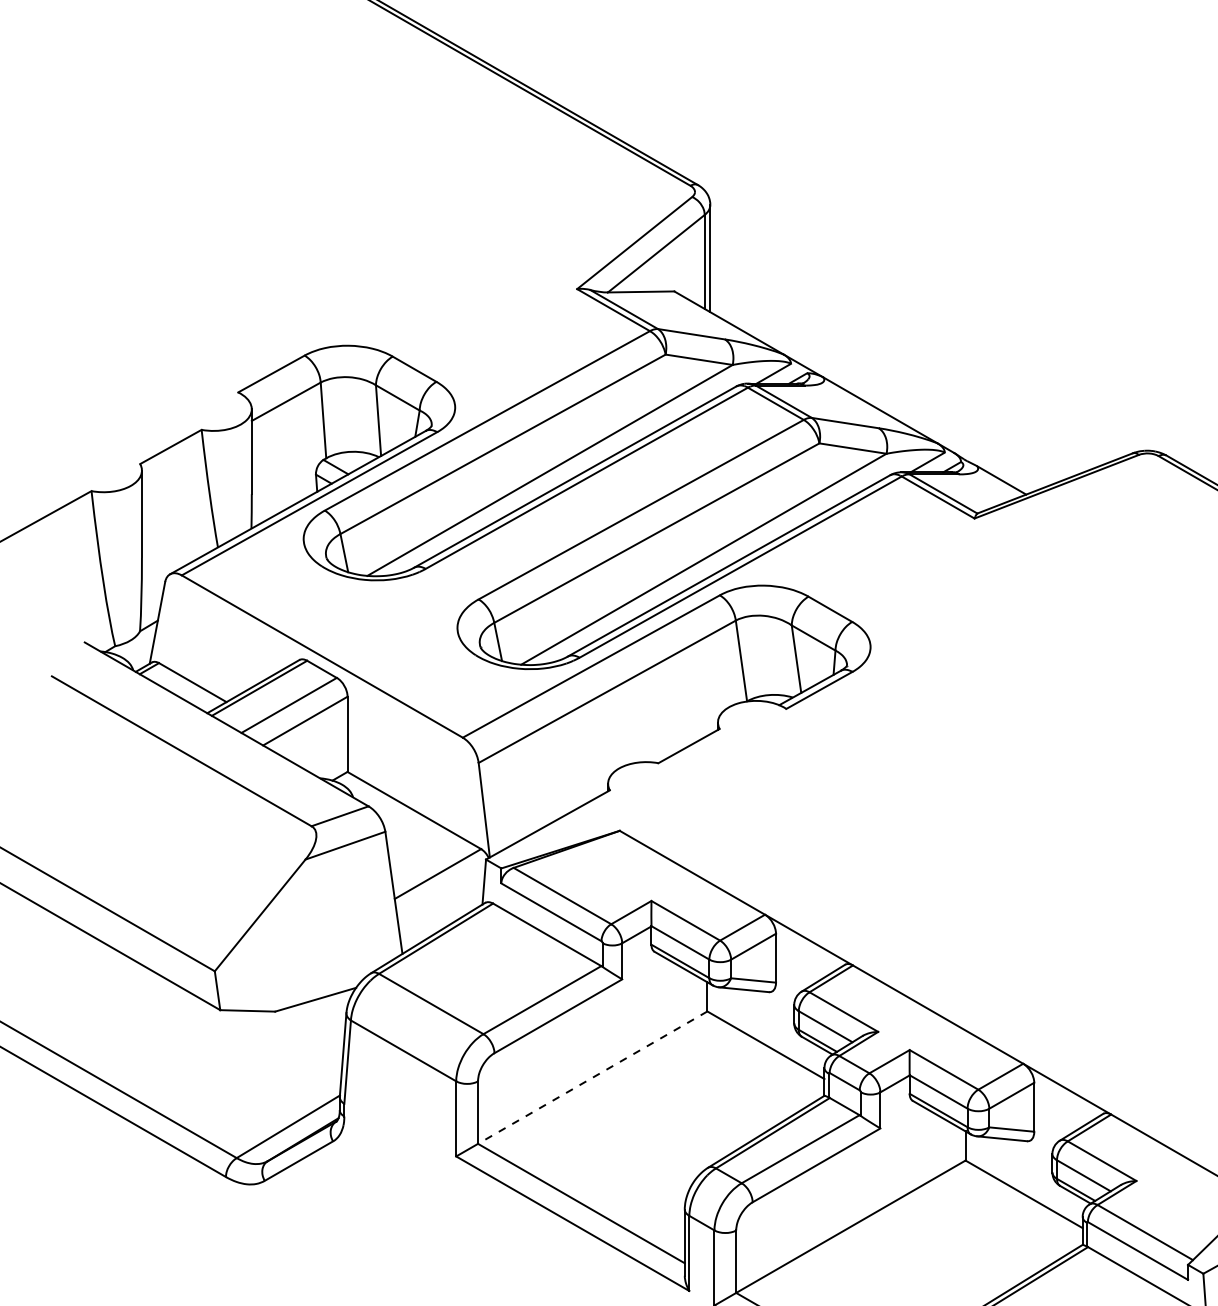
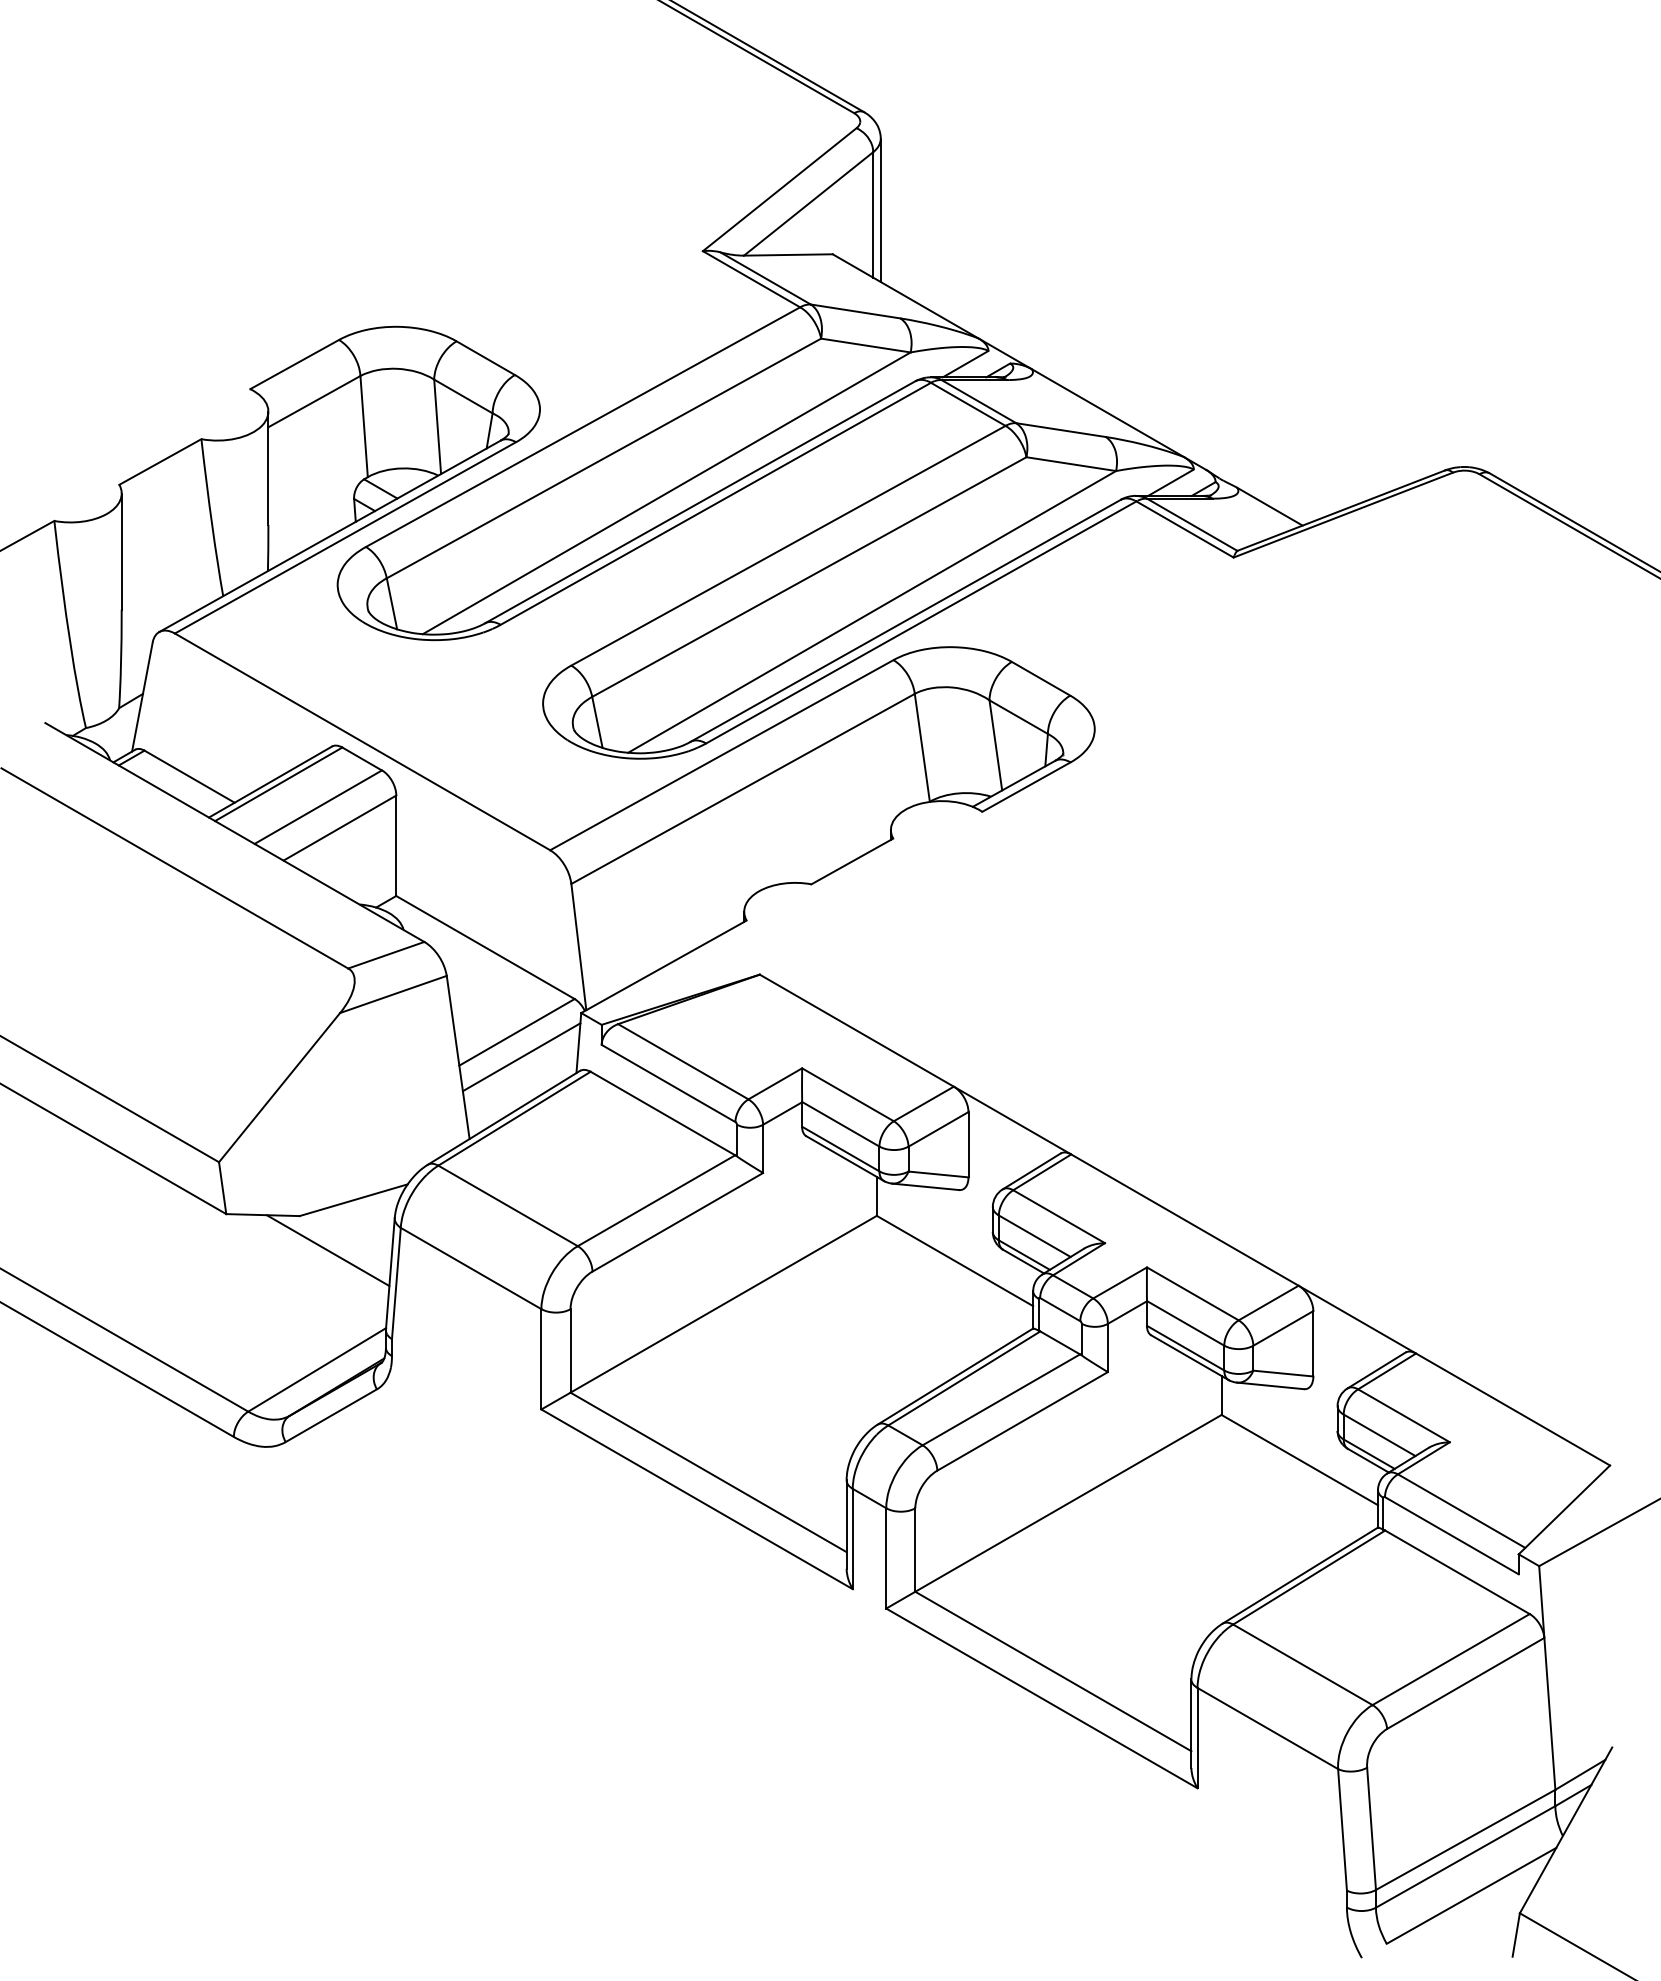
line: (441, 892) -> (521, 1057), added
line: (296, 1037) -> (327, 1250), added
line: (592, 1077) -> (723, 1304), dashed -> solid

